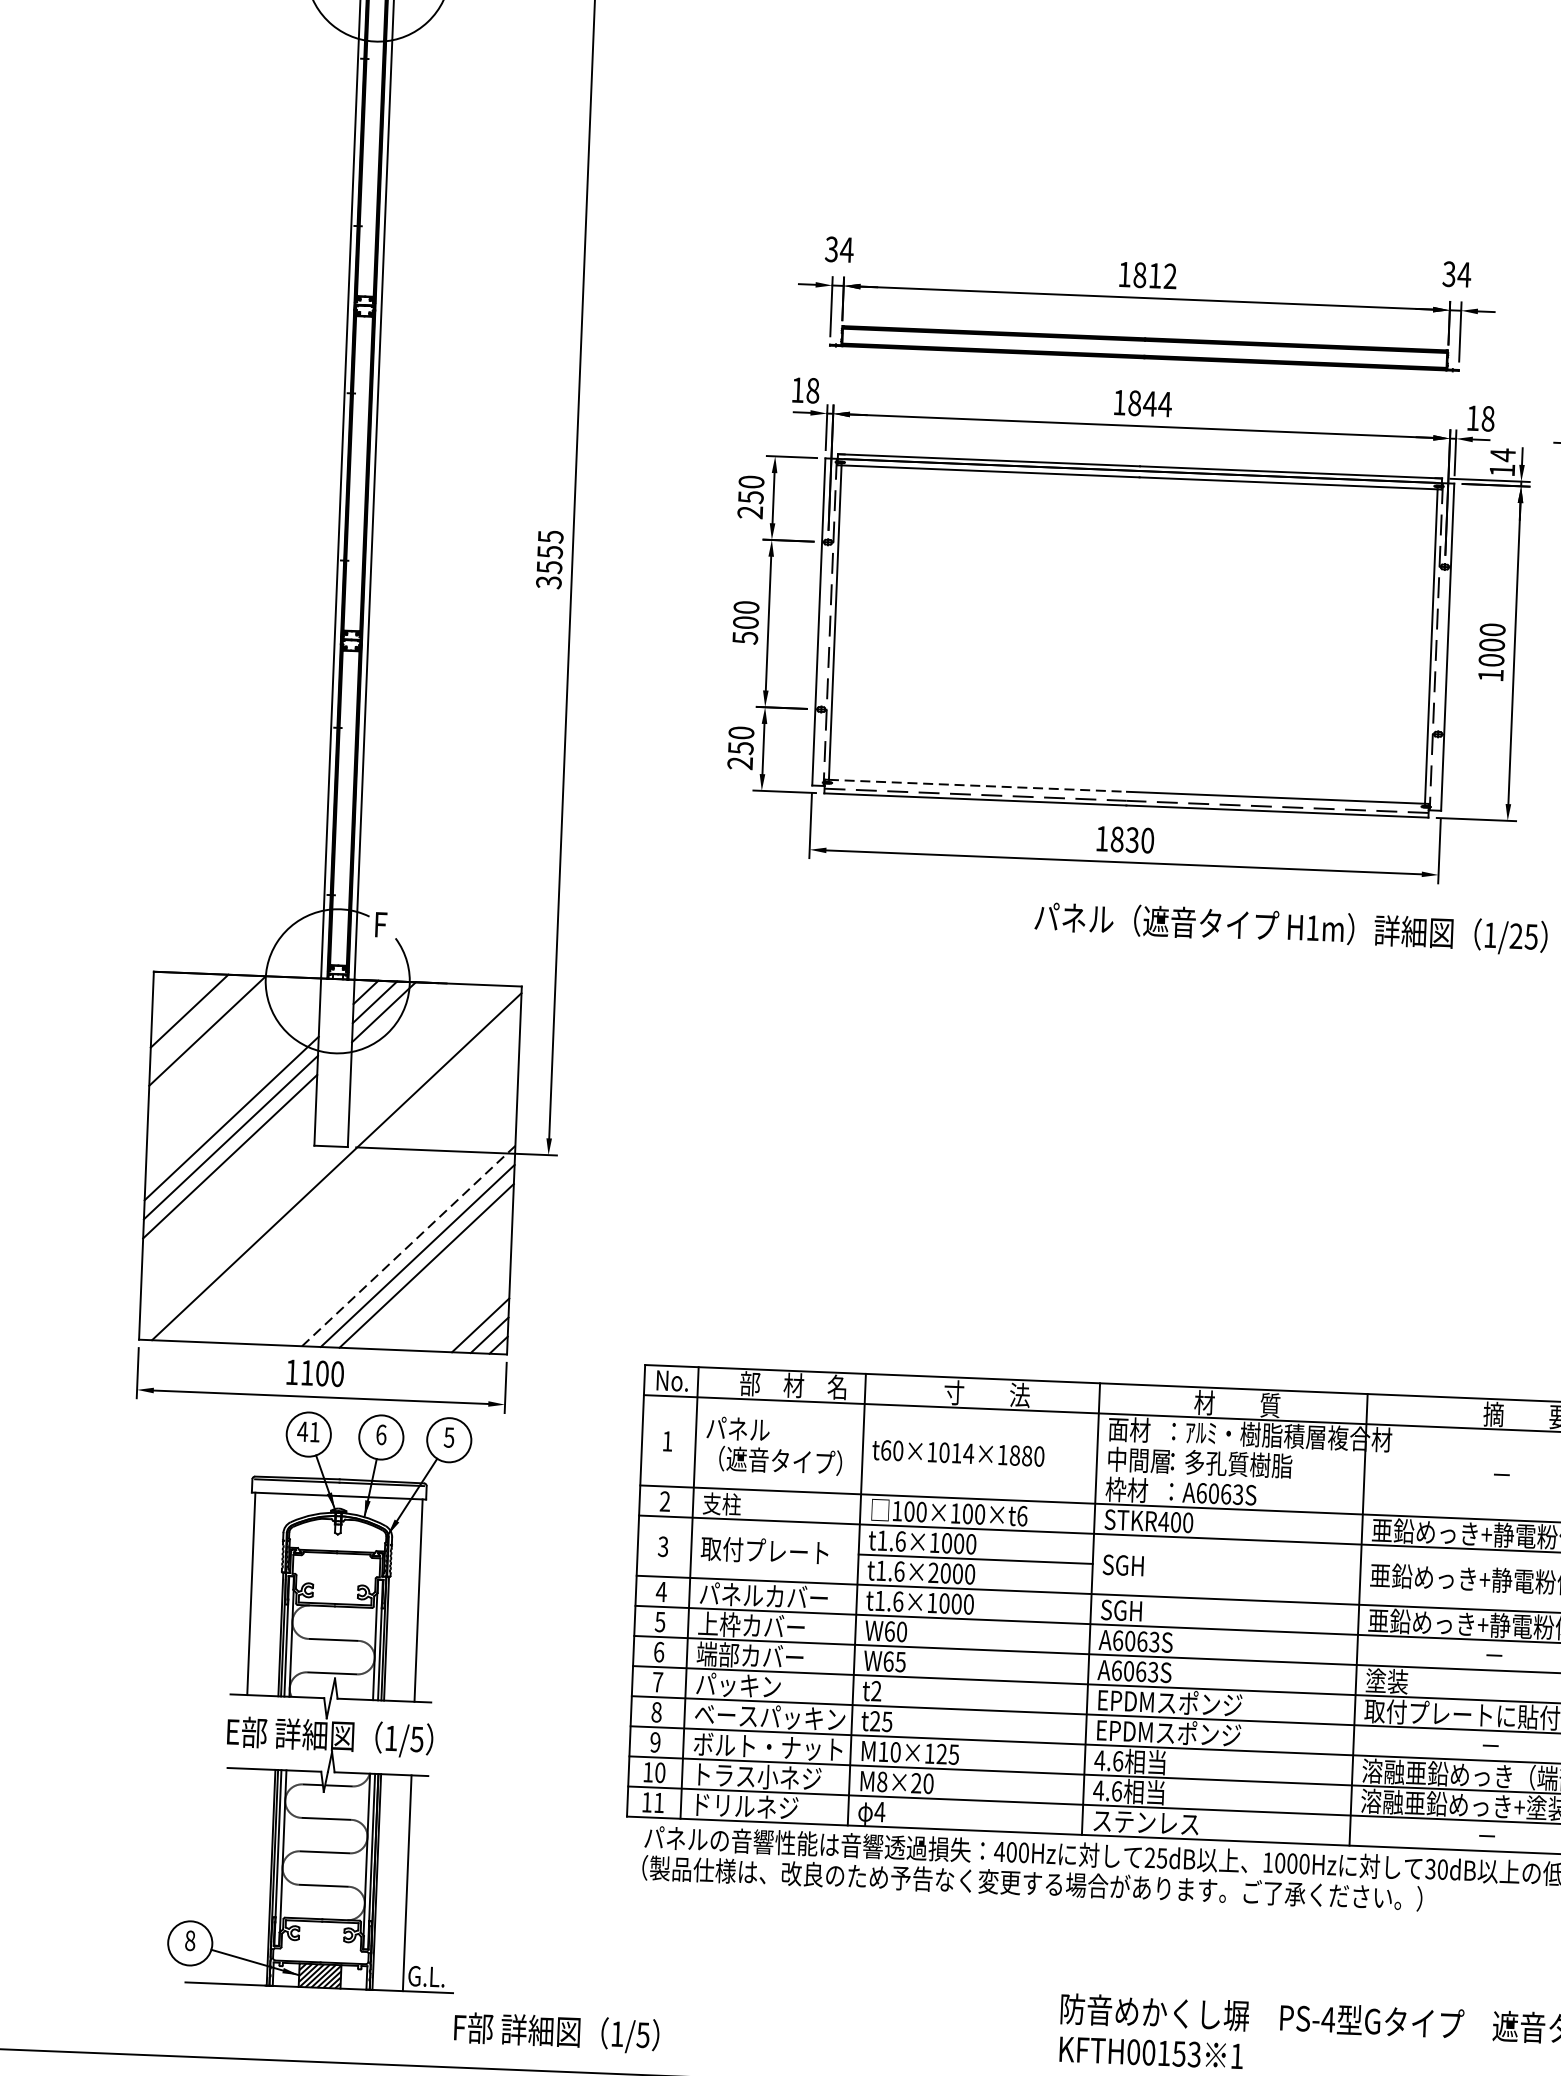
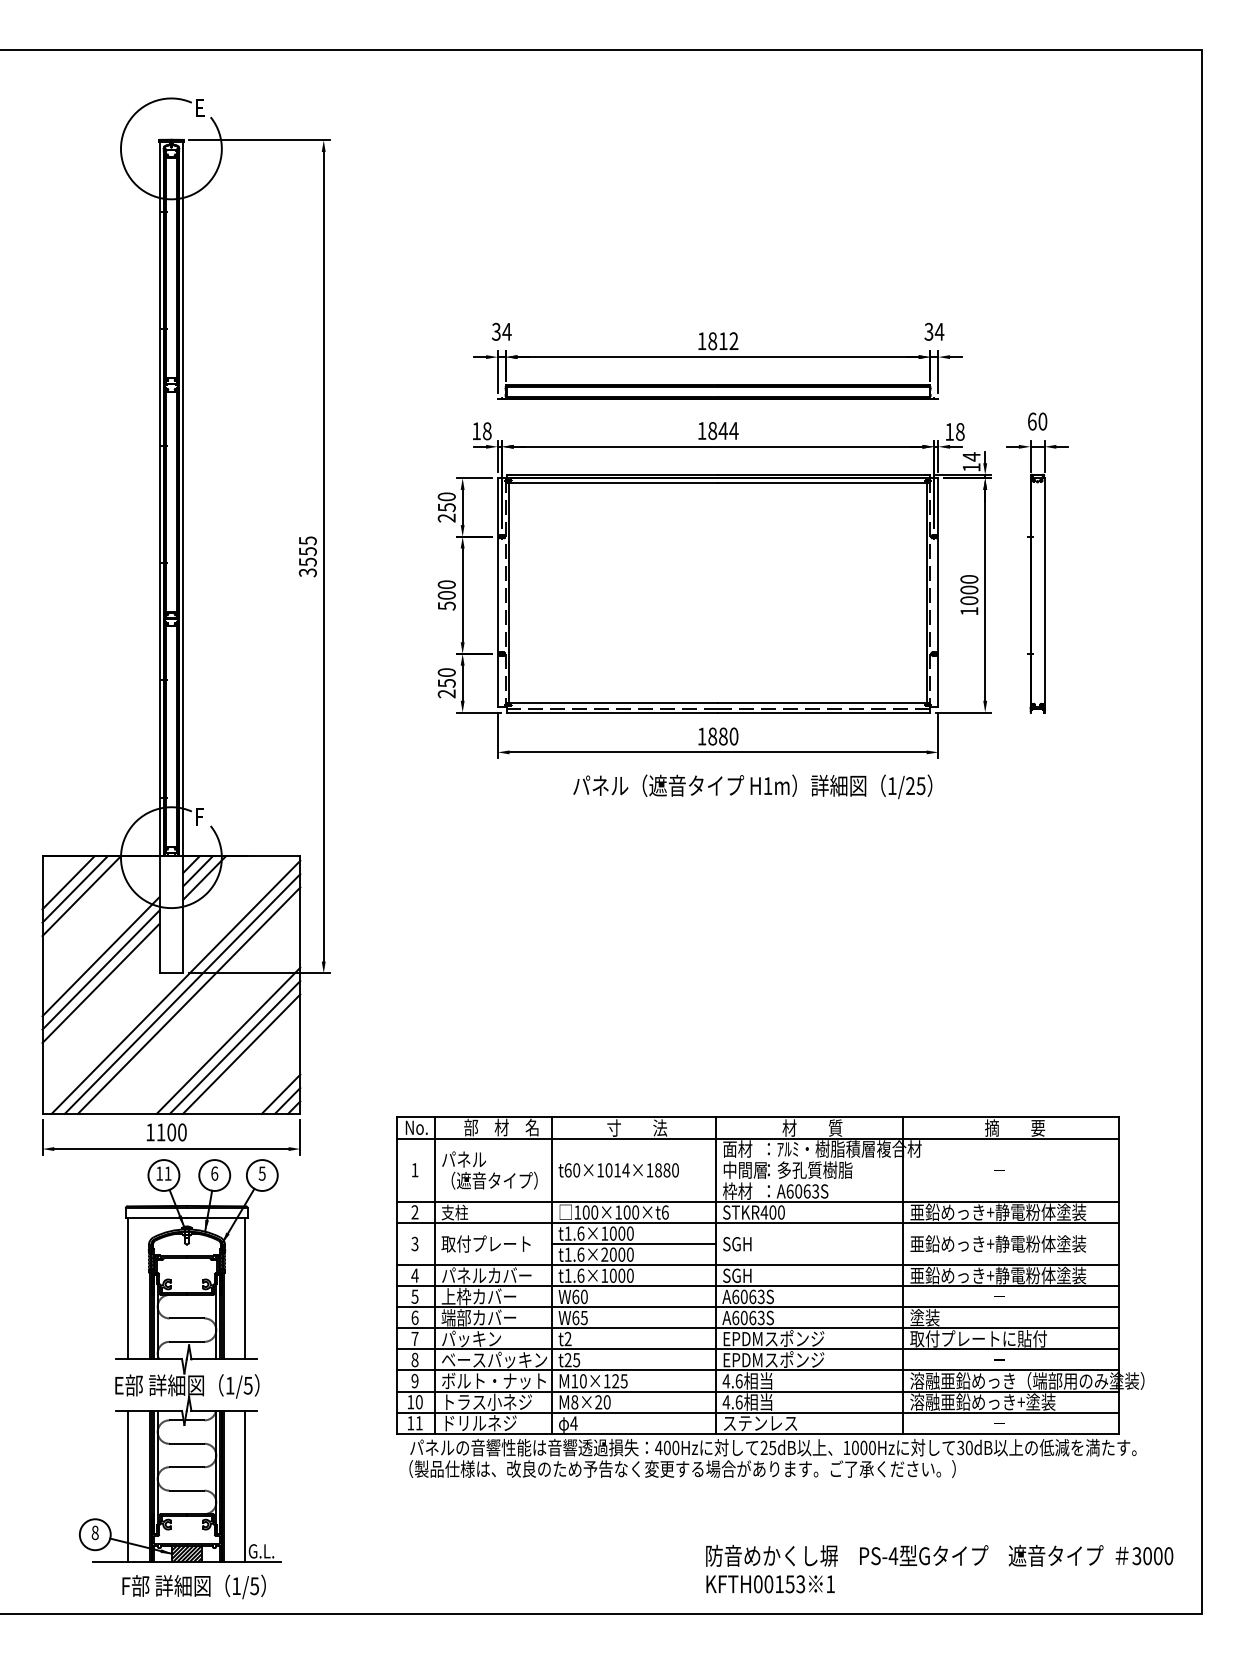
line: (979, 785) -> (614, 702), dashed -> solid
text: (1131, 839) -> (722, 736), 1830 -> 1880
text: (1290, 927) -> (752, 786), moved
line: (197, 1021) -> (74, 889), added
line: (345, 1175) -> (182, 993), added
line: (353, 1186) -> (188, 1000), added
line: (408, 1245) -> (228, 1040), dashed -> solid
text: (302, 1431) -> (159, 1173), 41 -> 11
line: (240, 1876) -> (128, 1486), added
text: (555, 2032) -> (193, 1586), moved

